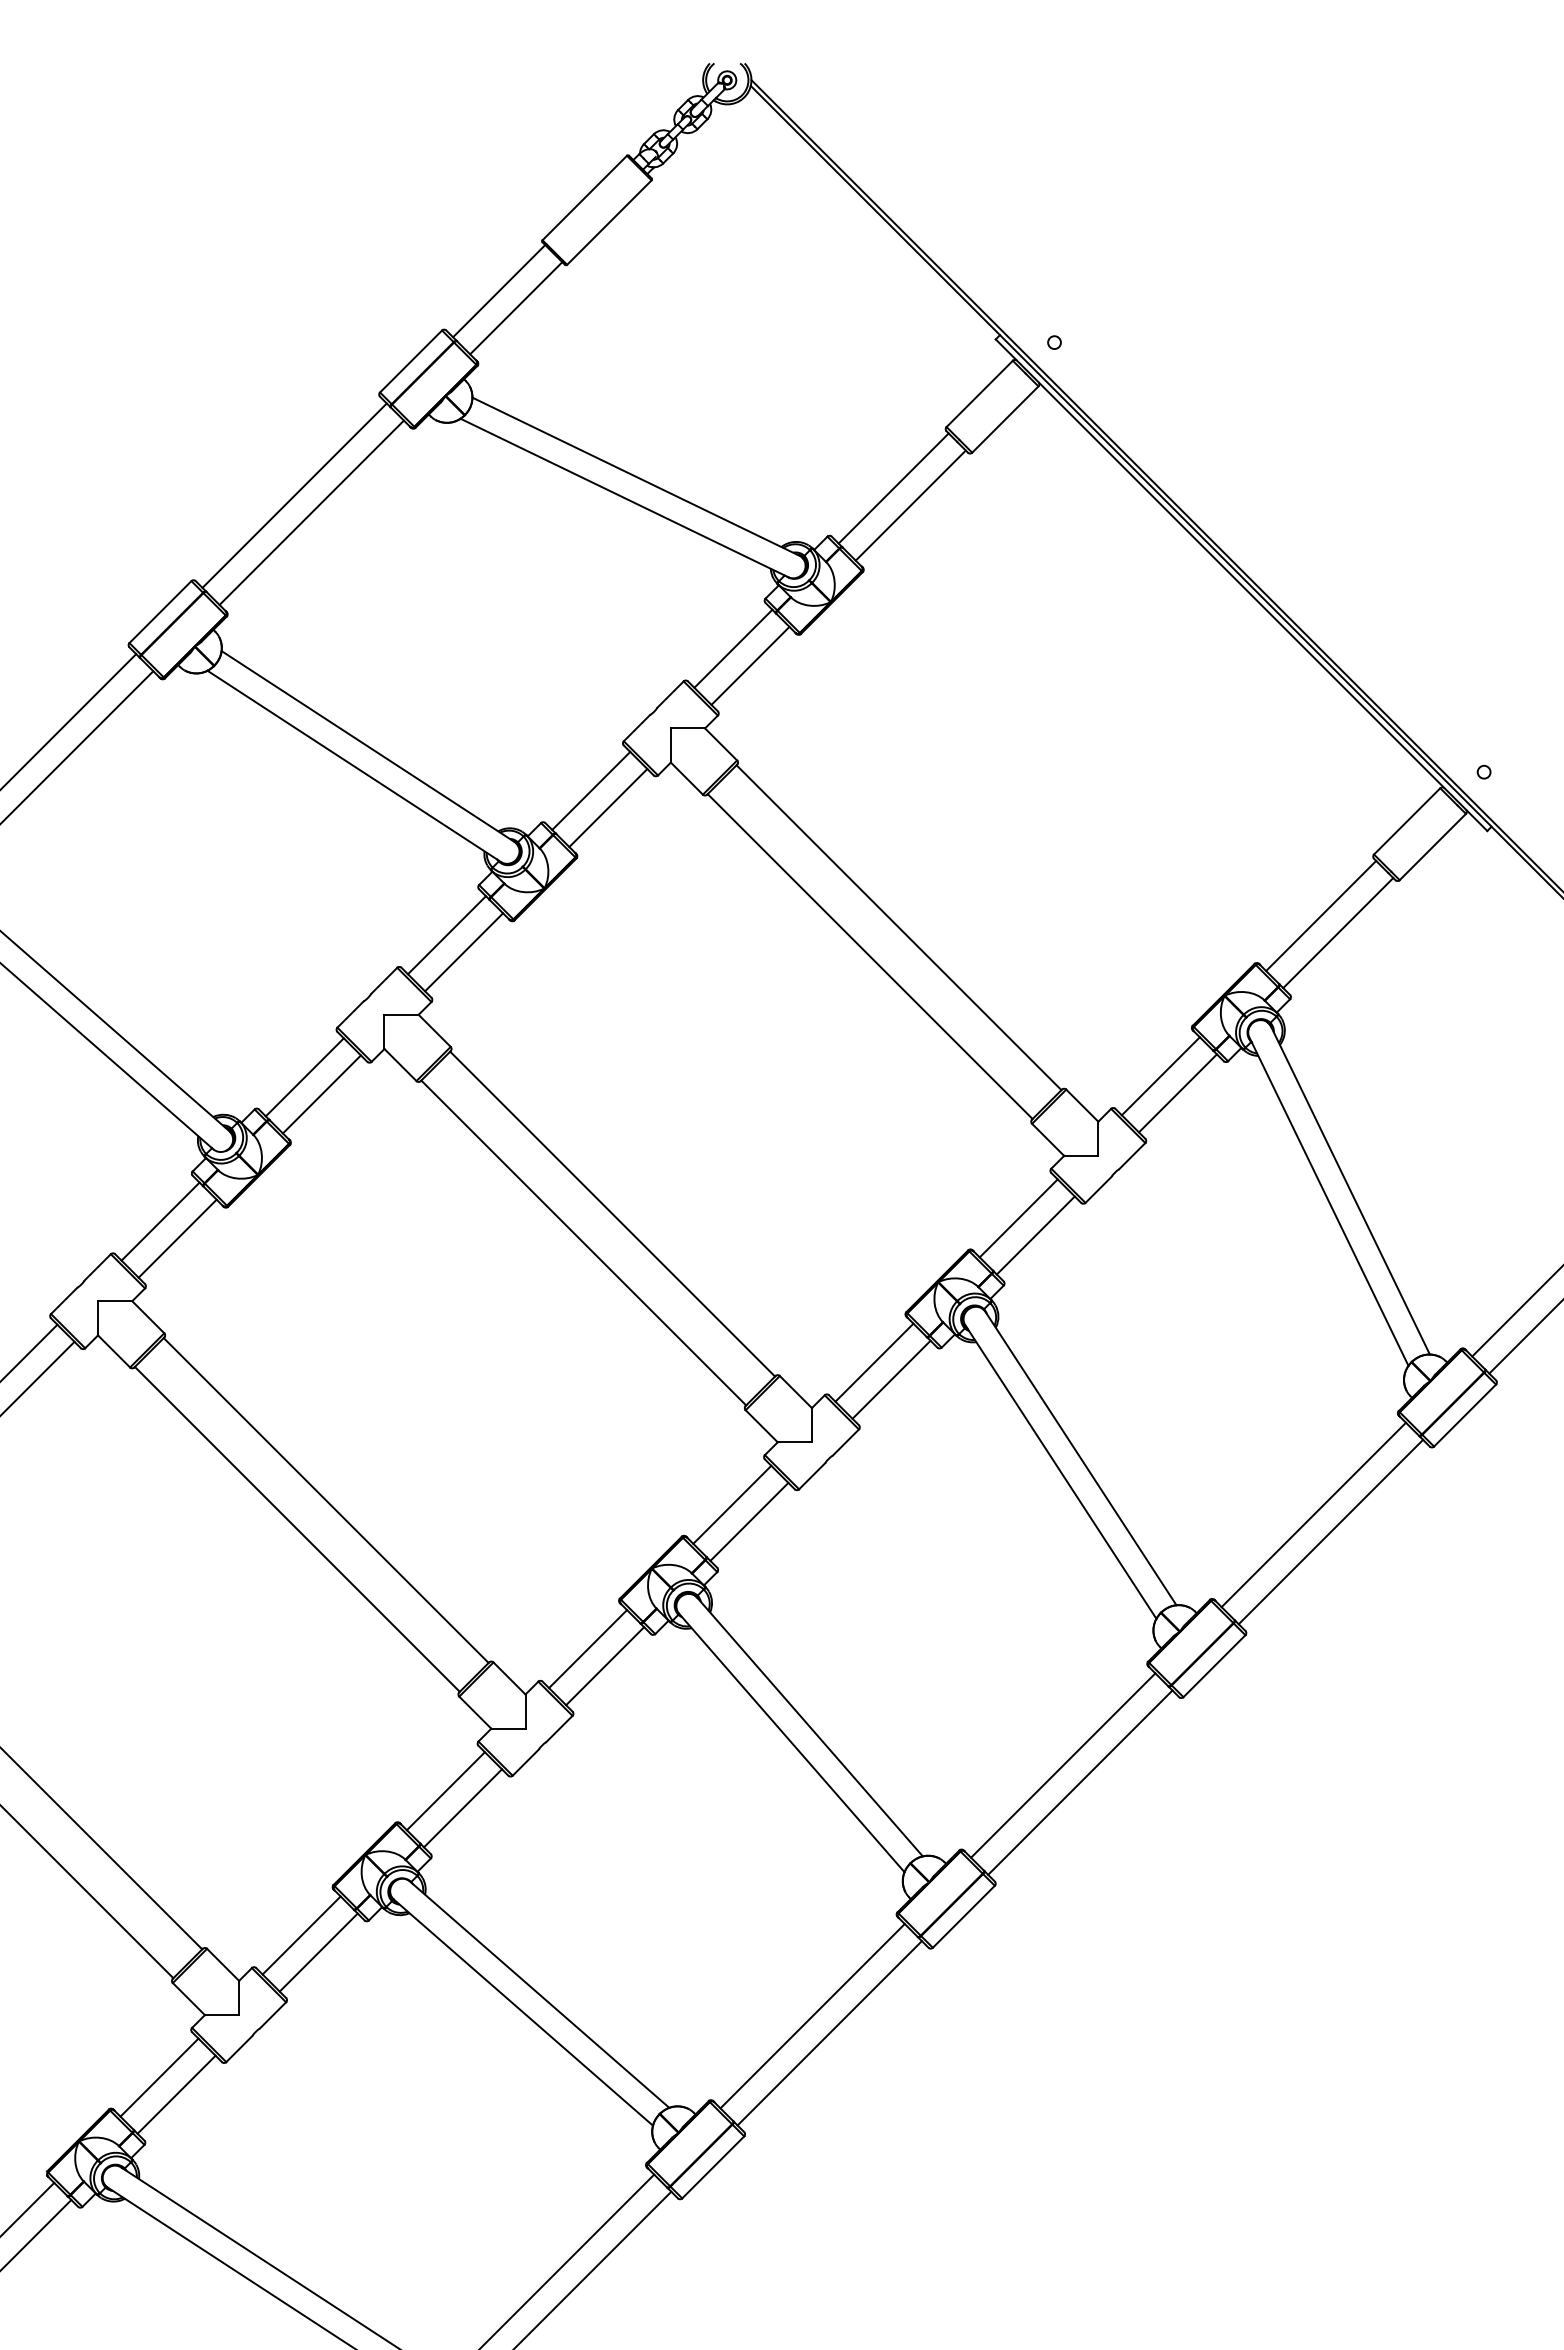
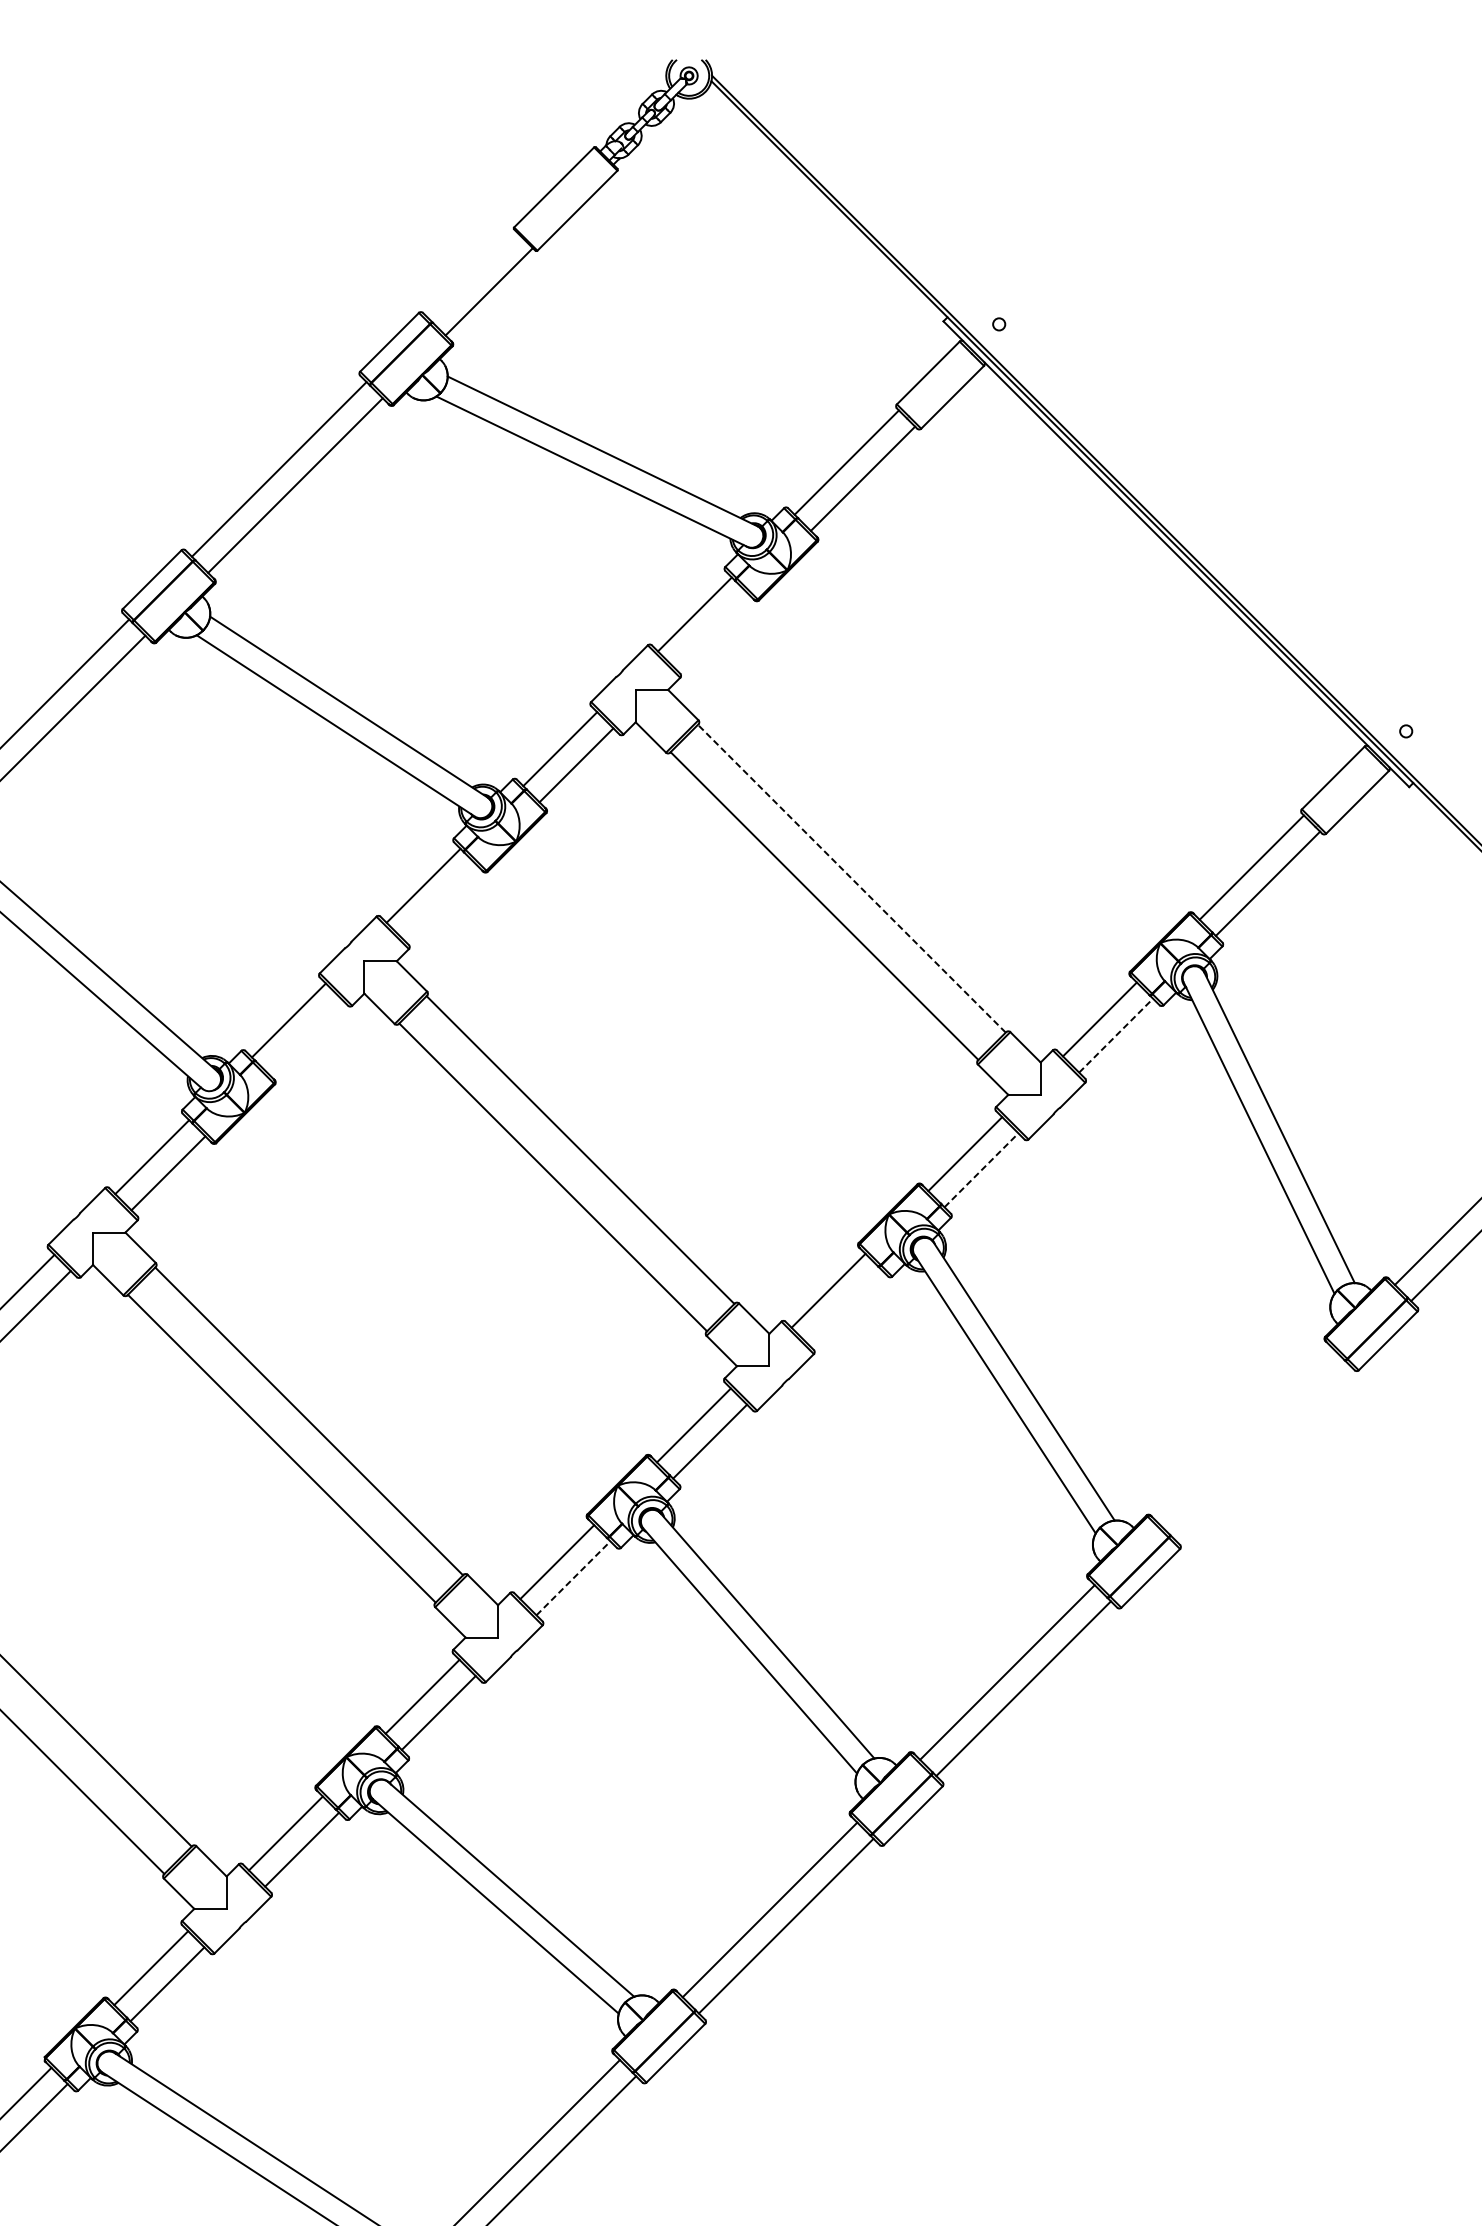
line: (499, 291) -> (473, 275), removed
line: (750, 665) -> (711, 630), removed
line: (899, 927) -> (852, 878), solid -> dashed
line: (464, 952) -> (440, 902), removed
line: (1178, 1093) -> (1116, 1035), solid -> dashed
line: (321, 1094) -> (304, 1036), removed
line: (1036, 1235) -> (982, 1170), solid -> dashed
line: (891, 1379) -> (844, 1306), removed
line: (1313, 1514) -> (1244, 1434), removed
line: (1330, 1531) -> (1260, 1450), removed
line: (605, 1665) -> (573, 1577), solid -> dashed

